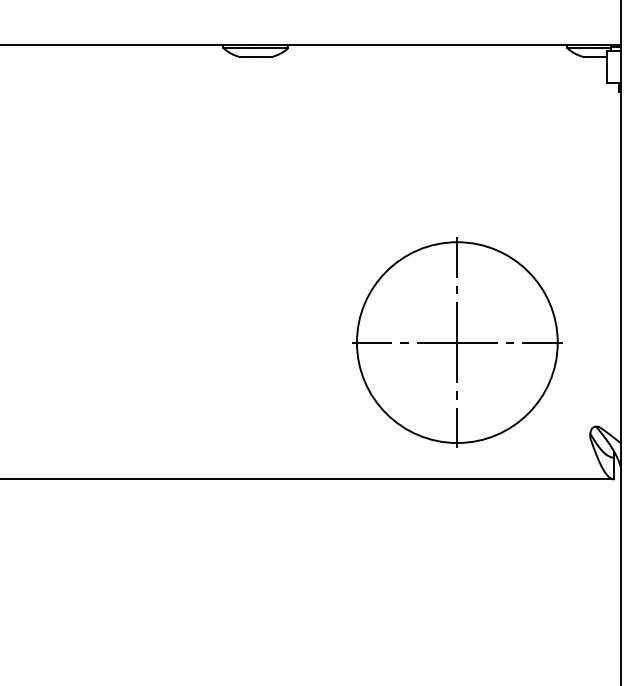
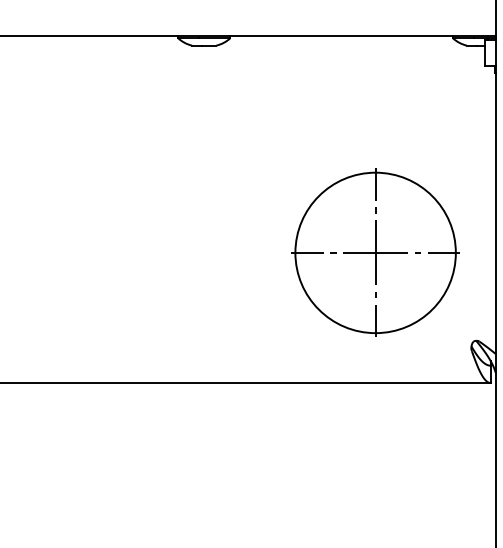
part: (457, 342) -> (375, 252), moved

